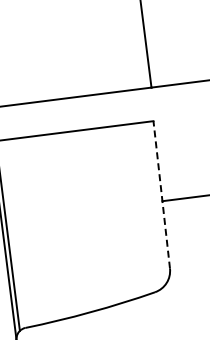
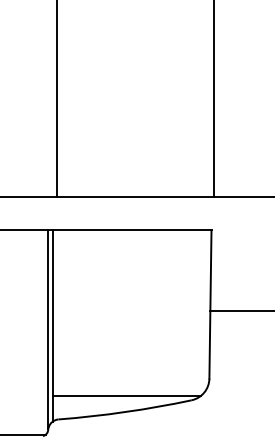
line: (161, 194) -> (210, 304), dashed -> solid
line: (89, 295) -> (126, 395), added

